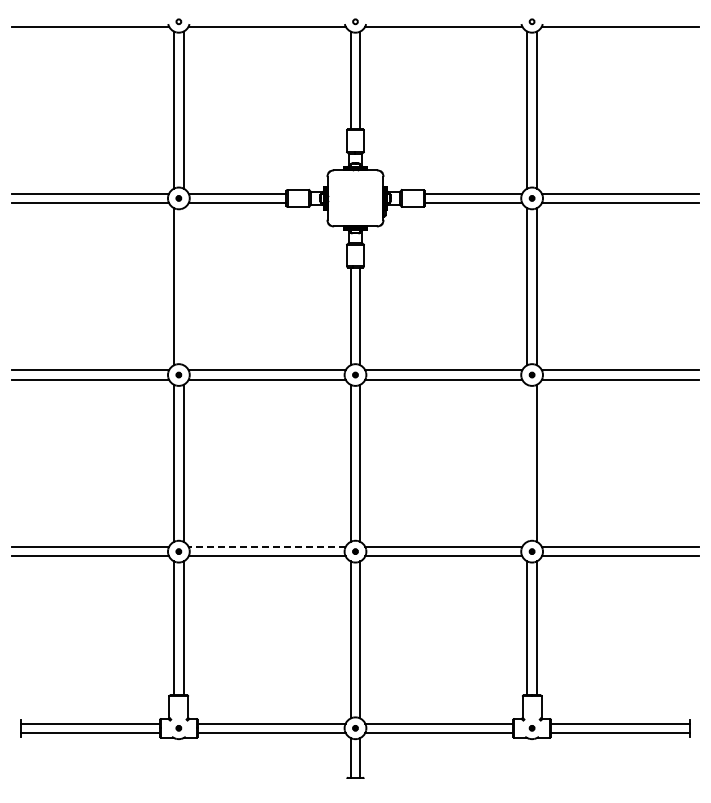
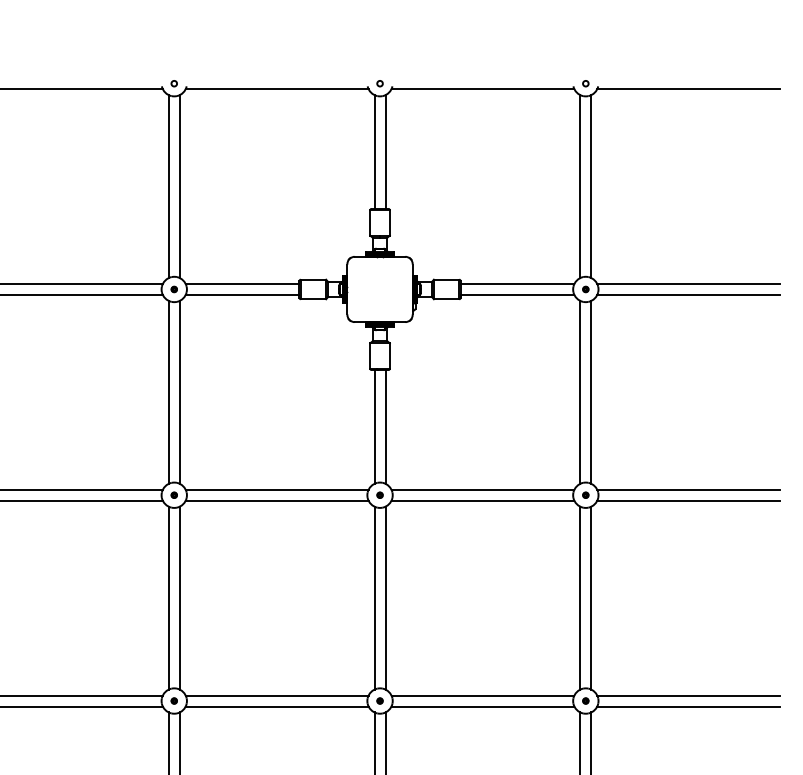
line: (183, 286) -> (179, 392), added
line: (527, 462) -> (580, 597), added
line: (266, 546) -> (276, 695), dashed -> solid

